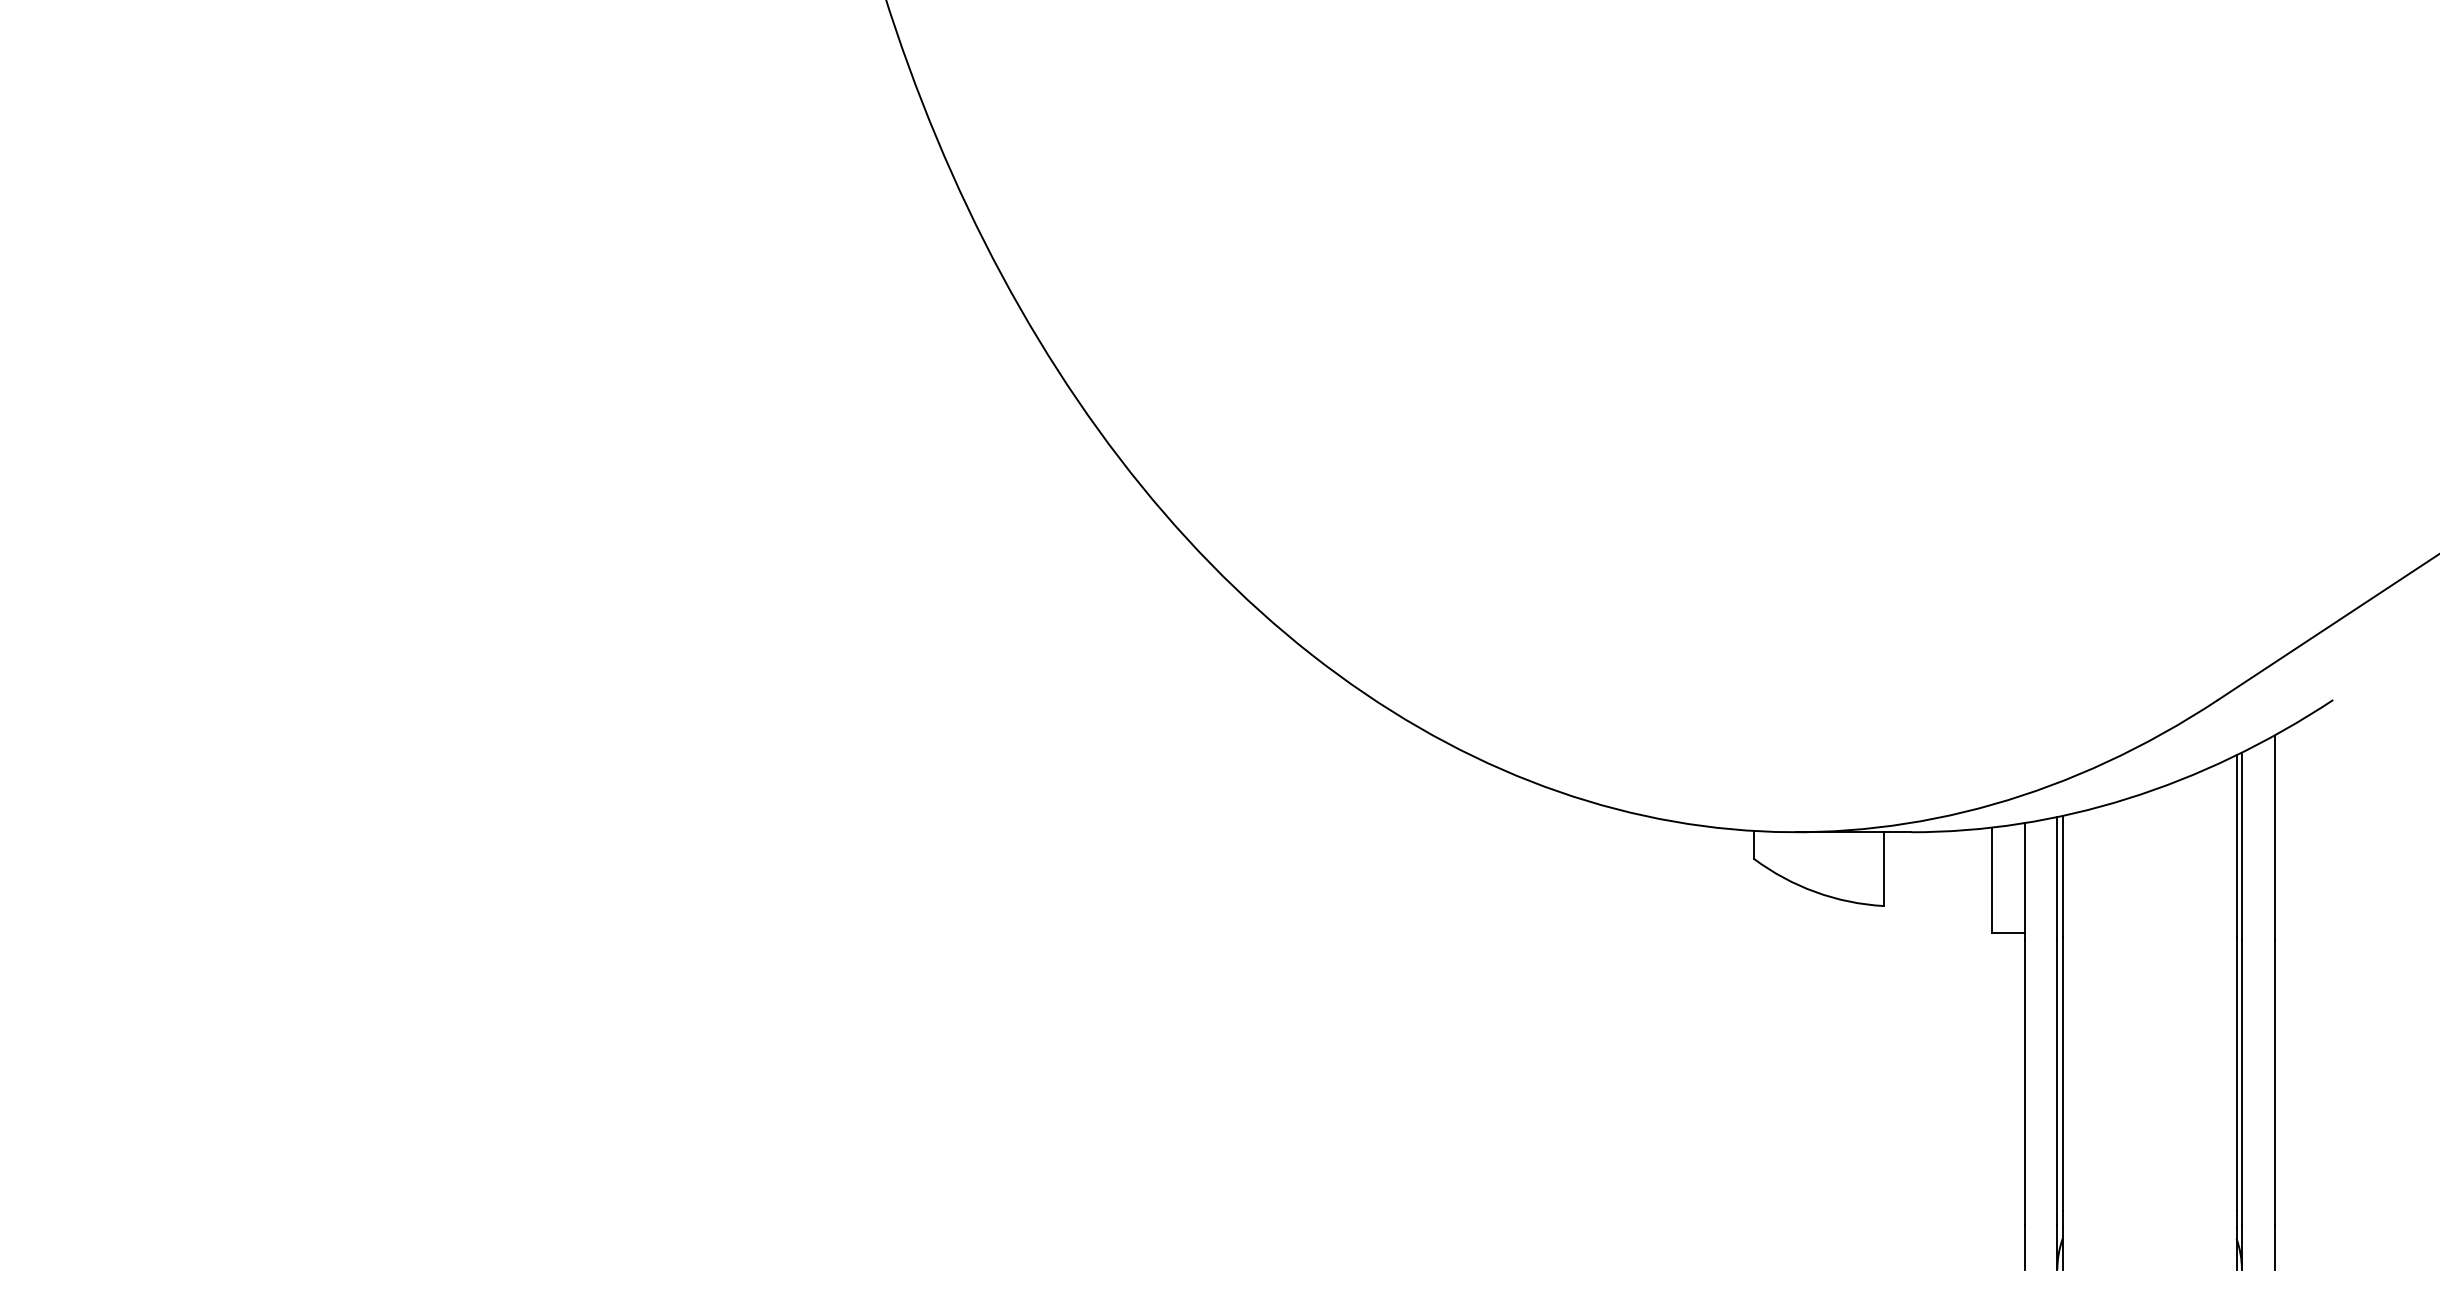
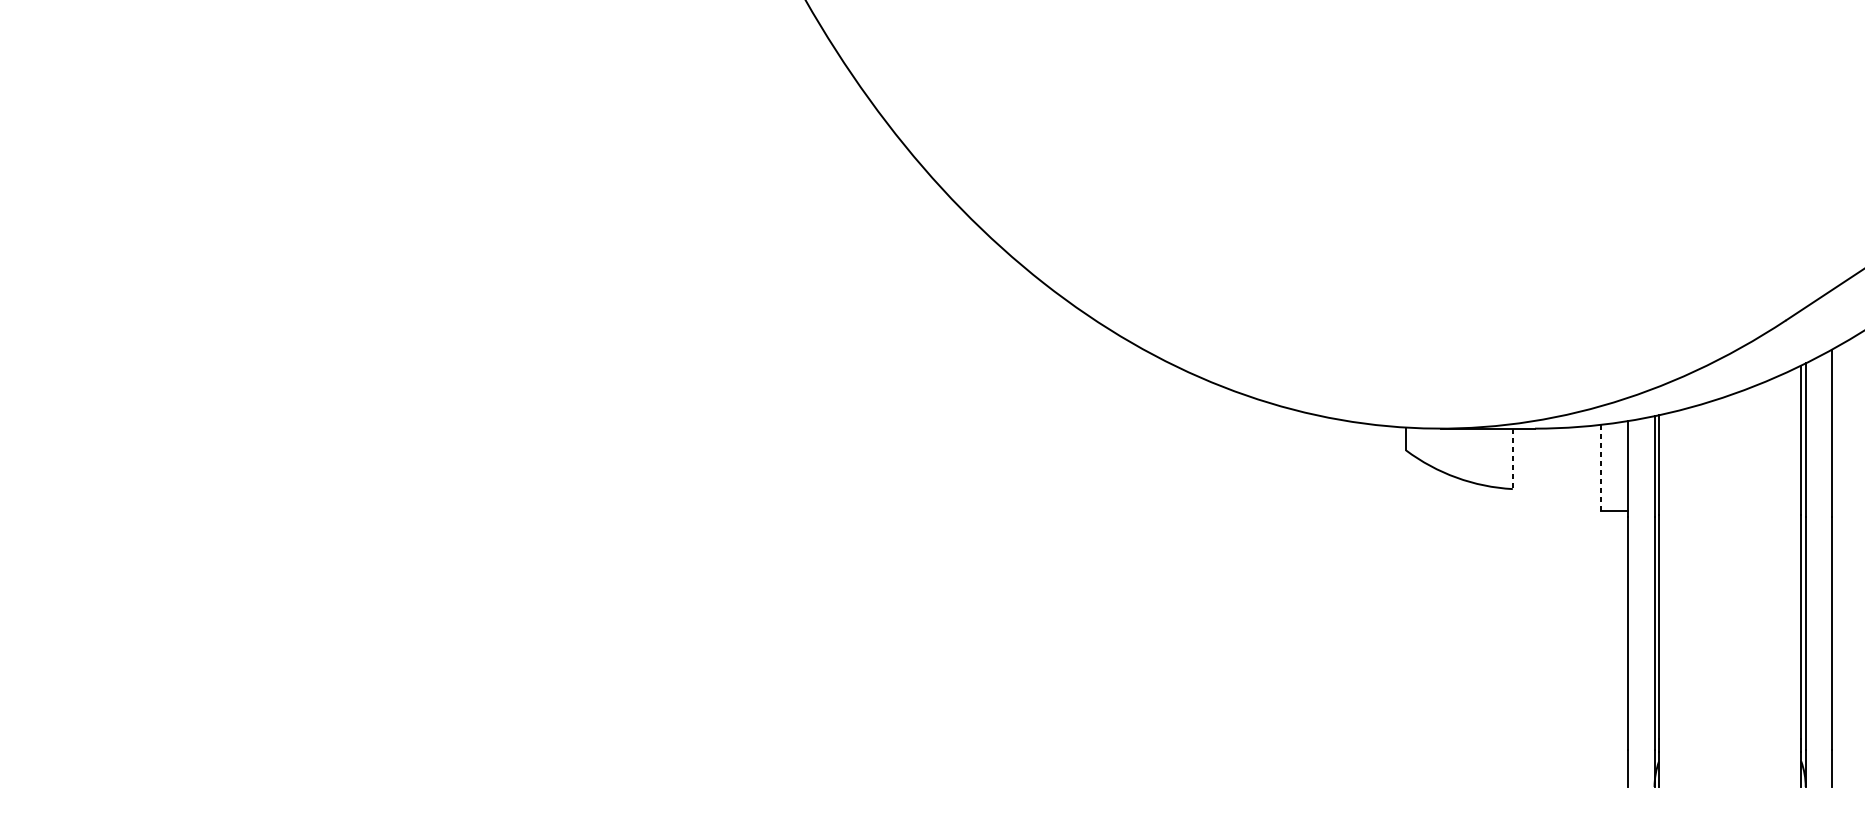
line: (1884, 869) -> (1512, 459), solid -> dashed
line: (1992, 880) -> (1601, 468), solid -> dashed

